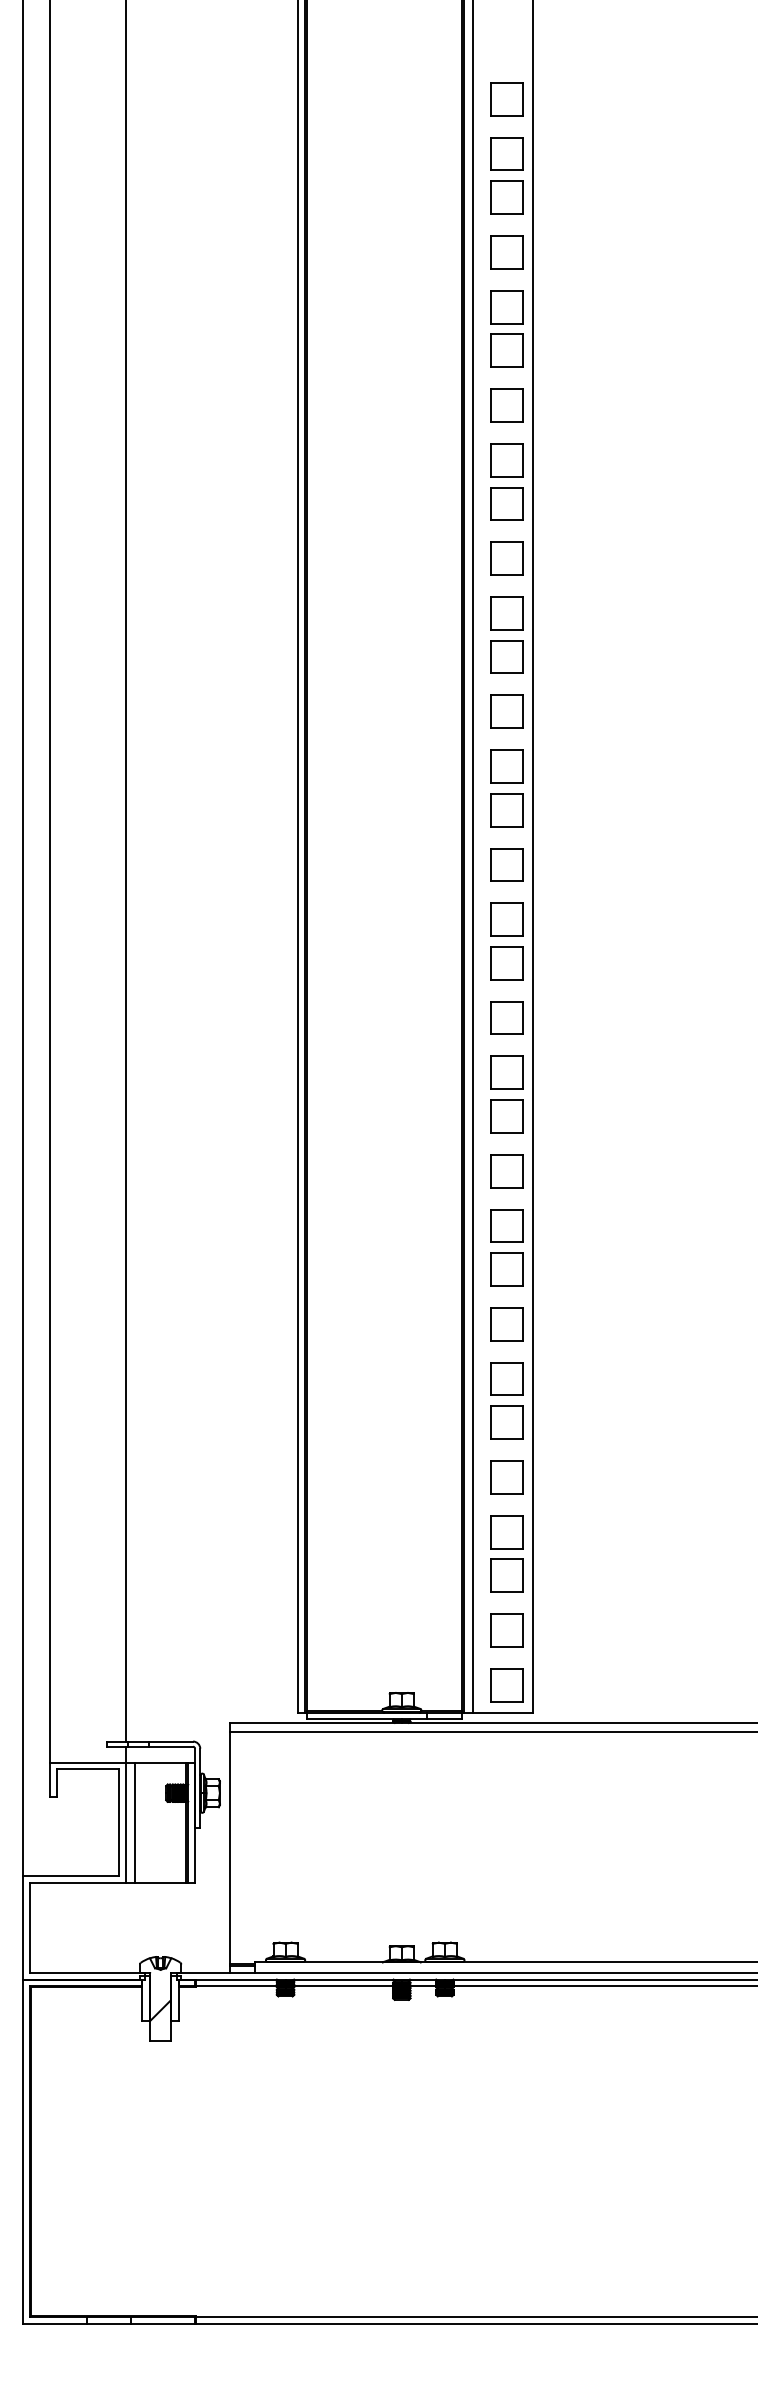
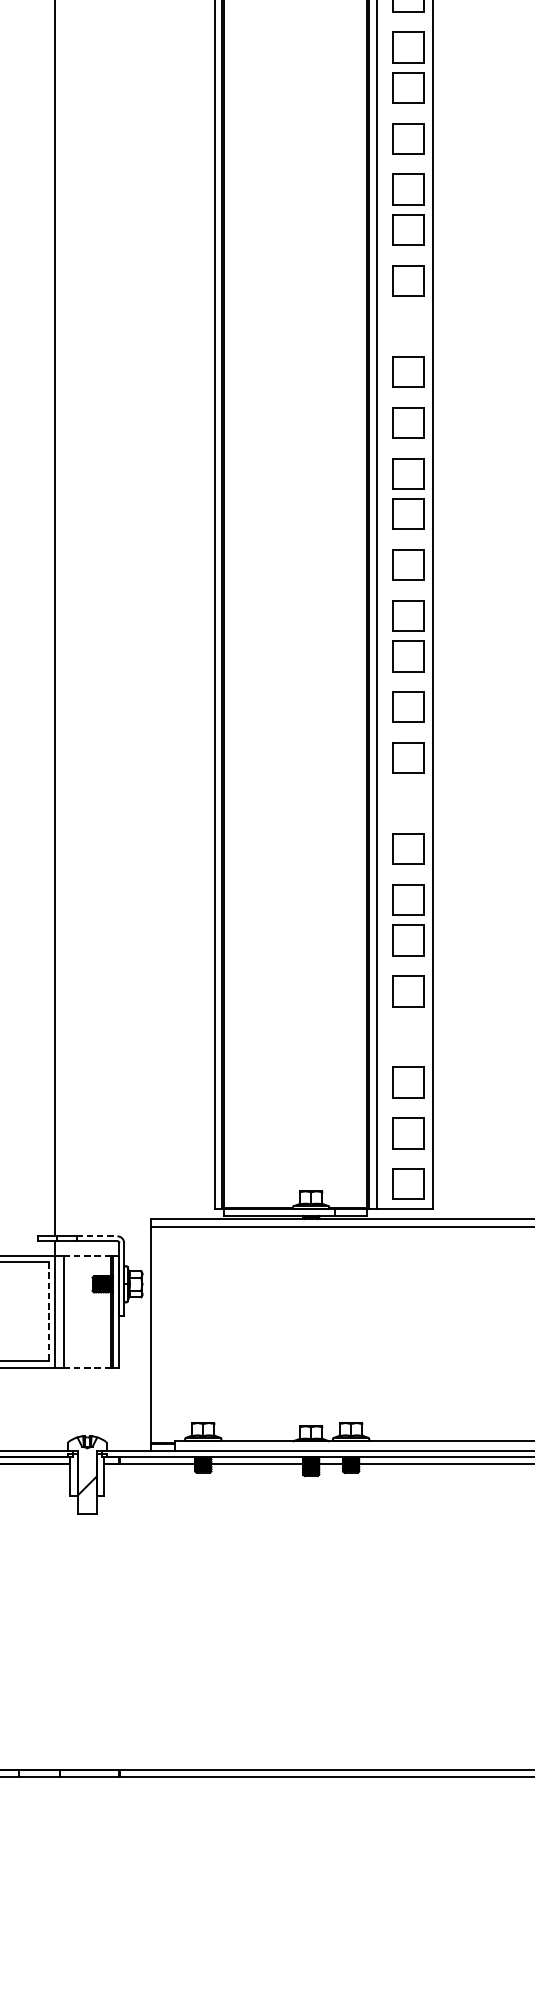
part: (506, 766) -> (408, 331), removed
part: (506, 1269) -> (408, 798), removed
part: (506, 1532) -> (408, 1042), removed
line: (171, 1741) -> (97, 1236), solid -> dashed
line: (160, 1762) -> (87, 1255), solid -> dashed
line: (119, 1823) -> (49, 1312), solid -> dashed
line: (161, 1883) -> (88, 1368), solid -> dashed

